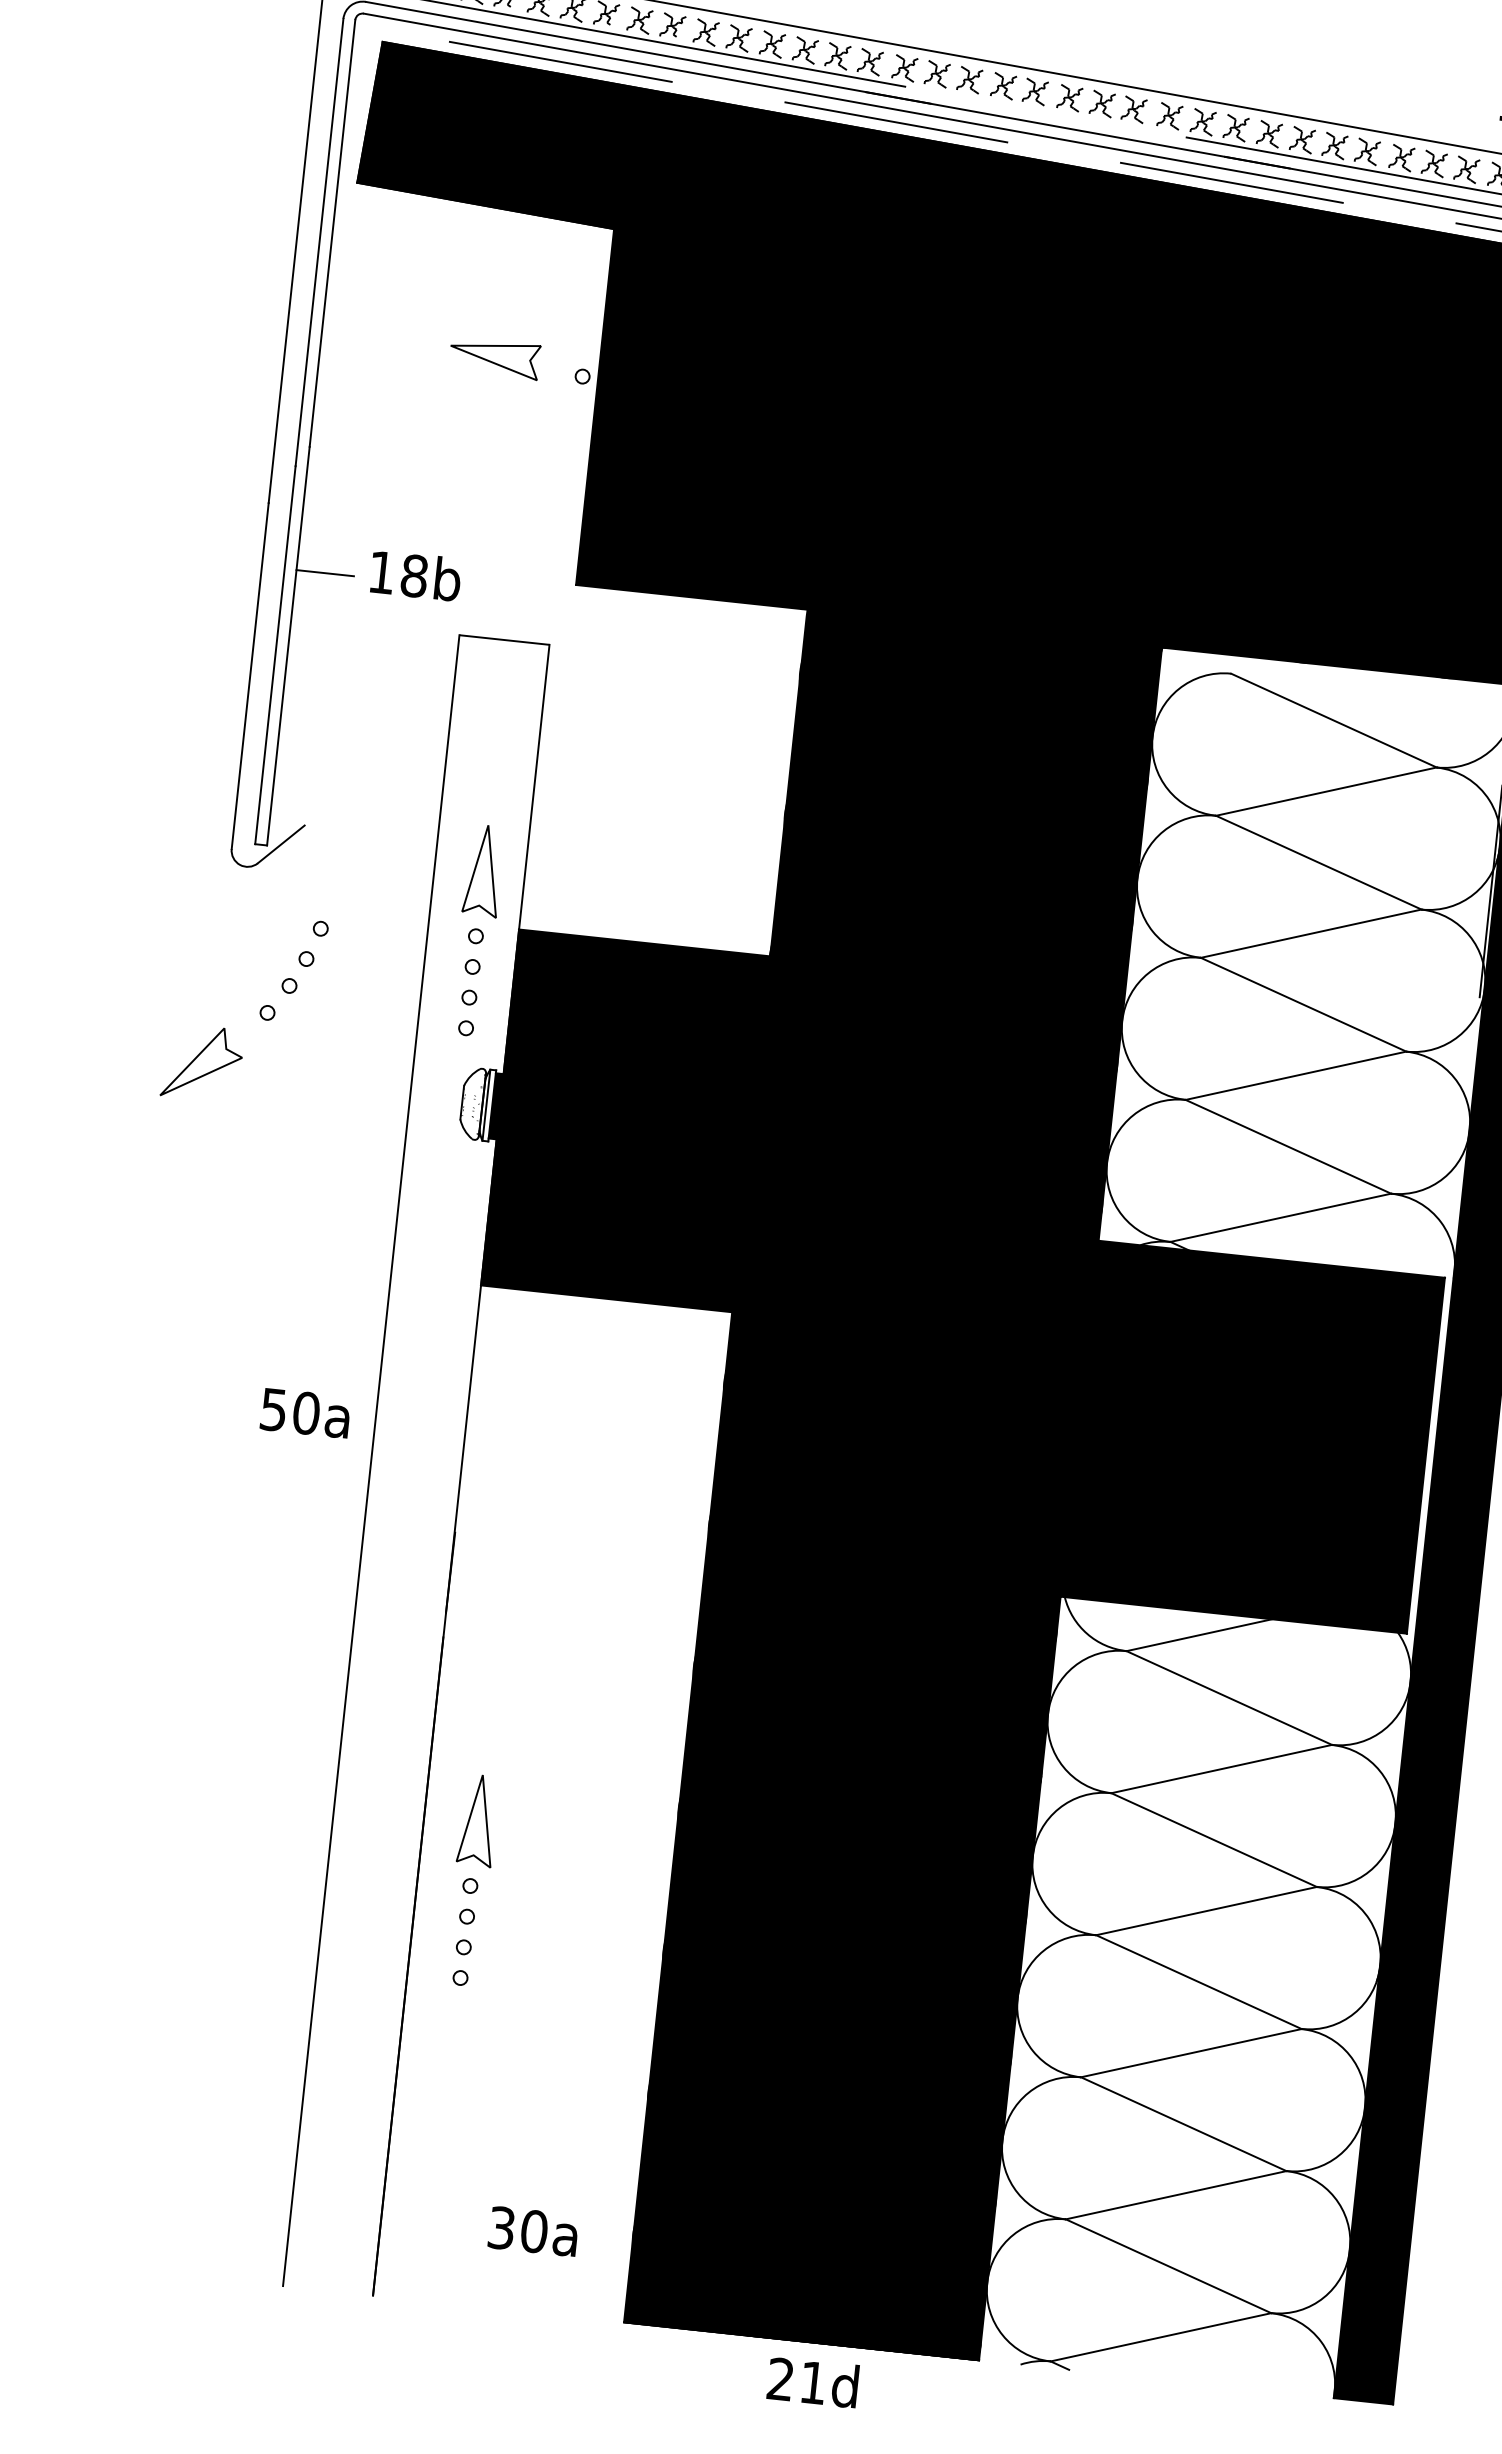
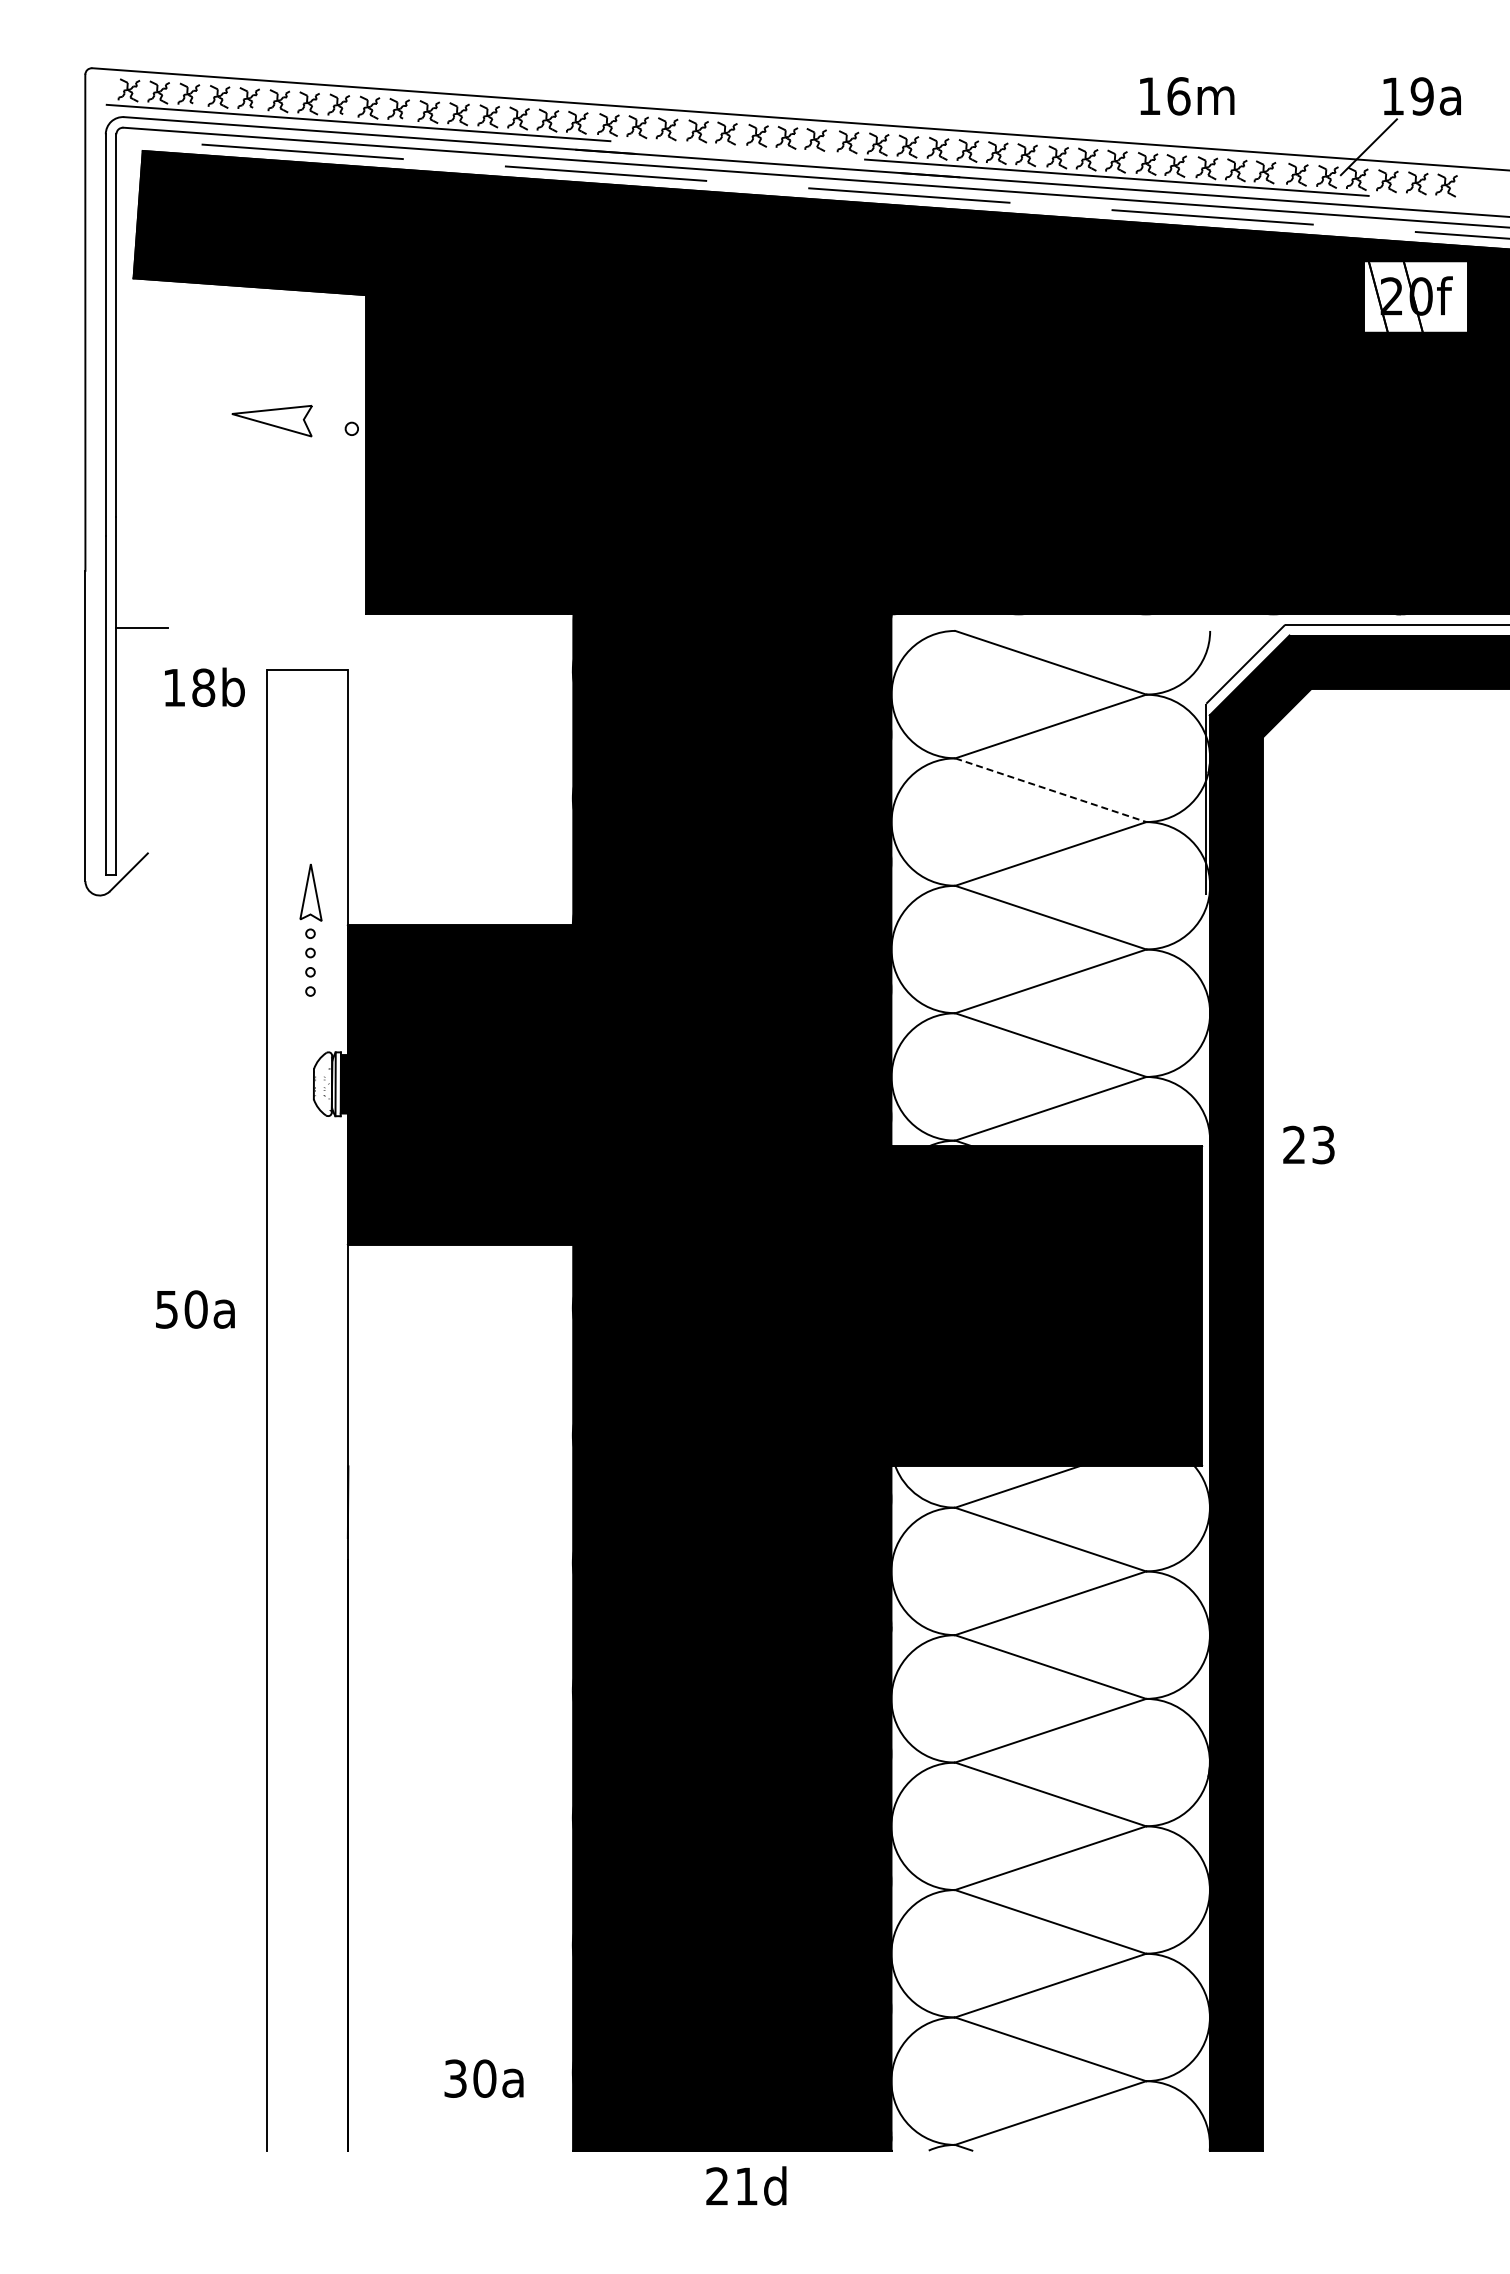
text: (415, 574) -> (204, 686), moved
line: (1318, 862) -> (1050, 790), solid -> dashed
part: (476, 929) -> (310, 929), size x0.7
part: (259, 1010) -> (125, 1021), removed
text: (305, 1413) -> (195, 1309), moved
part: (472, 1879) -> (396, 1772), removed

